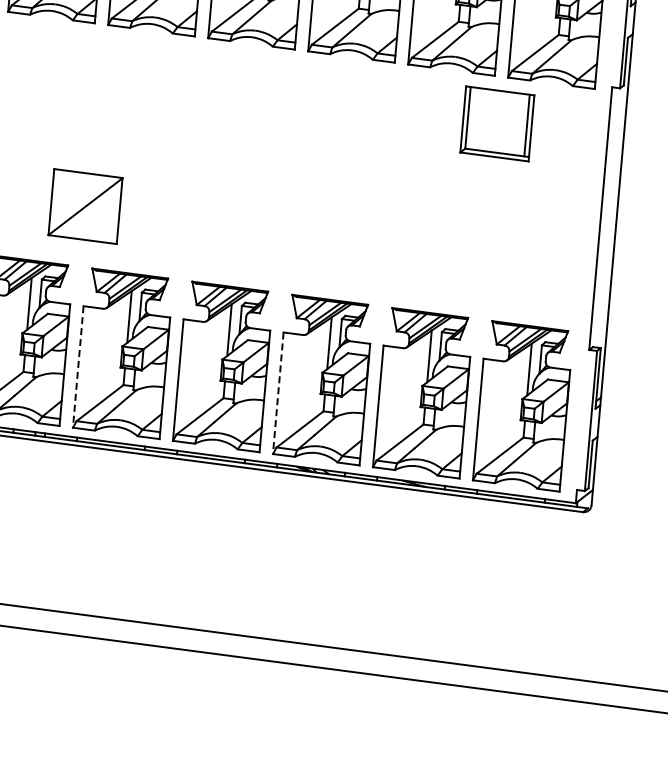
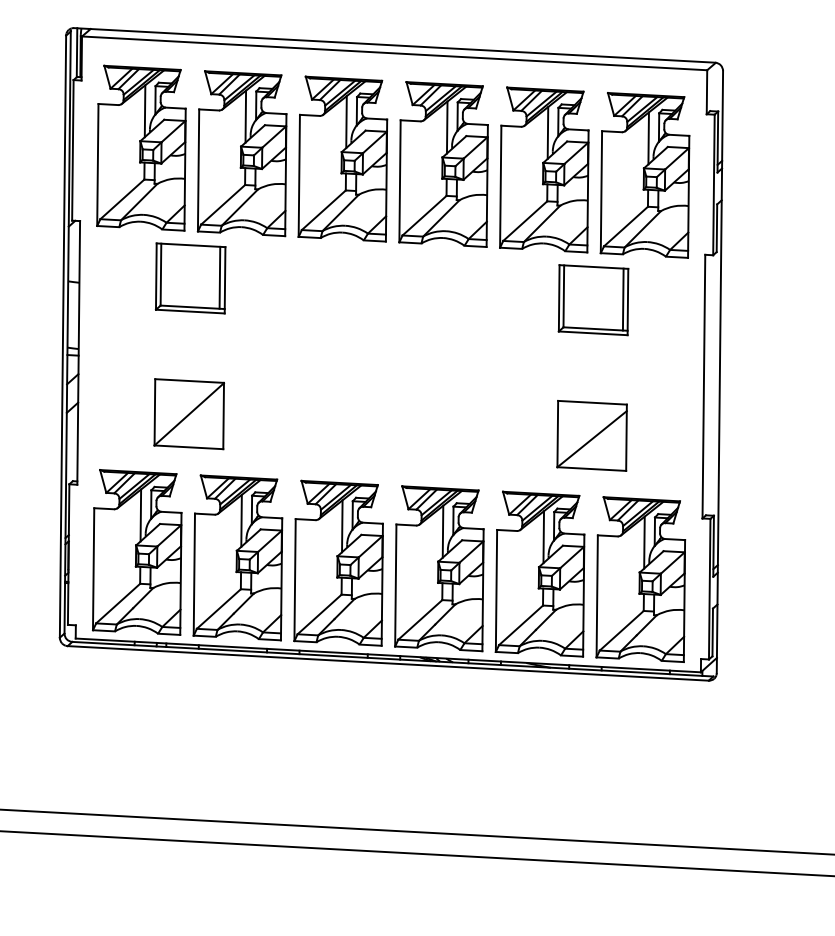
part: (97, 71) -> (190, 278), added
part: (484, 258) -> (591, 435), added
line: (78, 367) -> (194, 575), dashed -> solid
line: (277, 394) -> (395, 586), dashed -> solid

